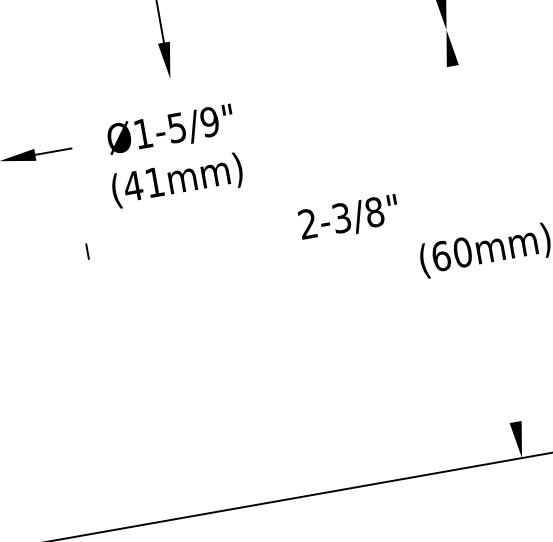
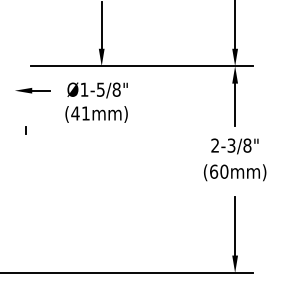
line: (252, 64) -> (141, 66), added
line: (461, 109) -> (235, 104), added
text: (209, 121) -> (116, 89), Ø1-5/9" -> Ø1-5/8"
text: (348, 218) -> (234, 146), moved
part: (87, 251) -> (25, 130), moved
line: (505, 359) -> (235, 225), added

